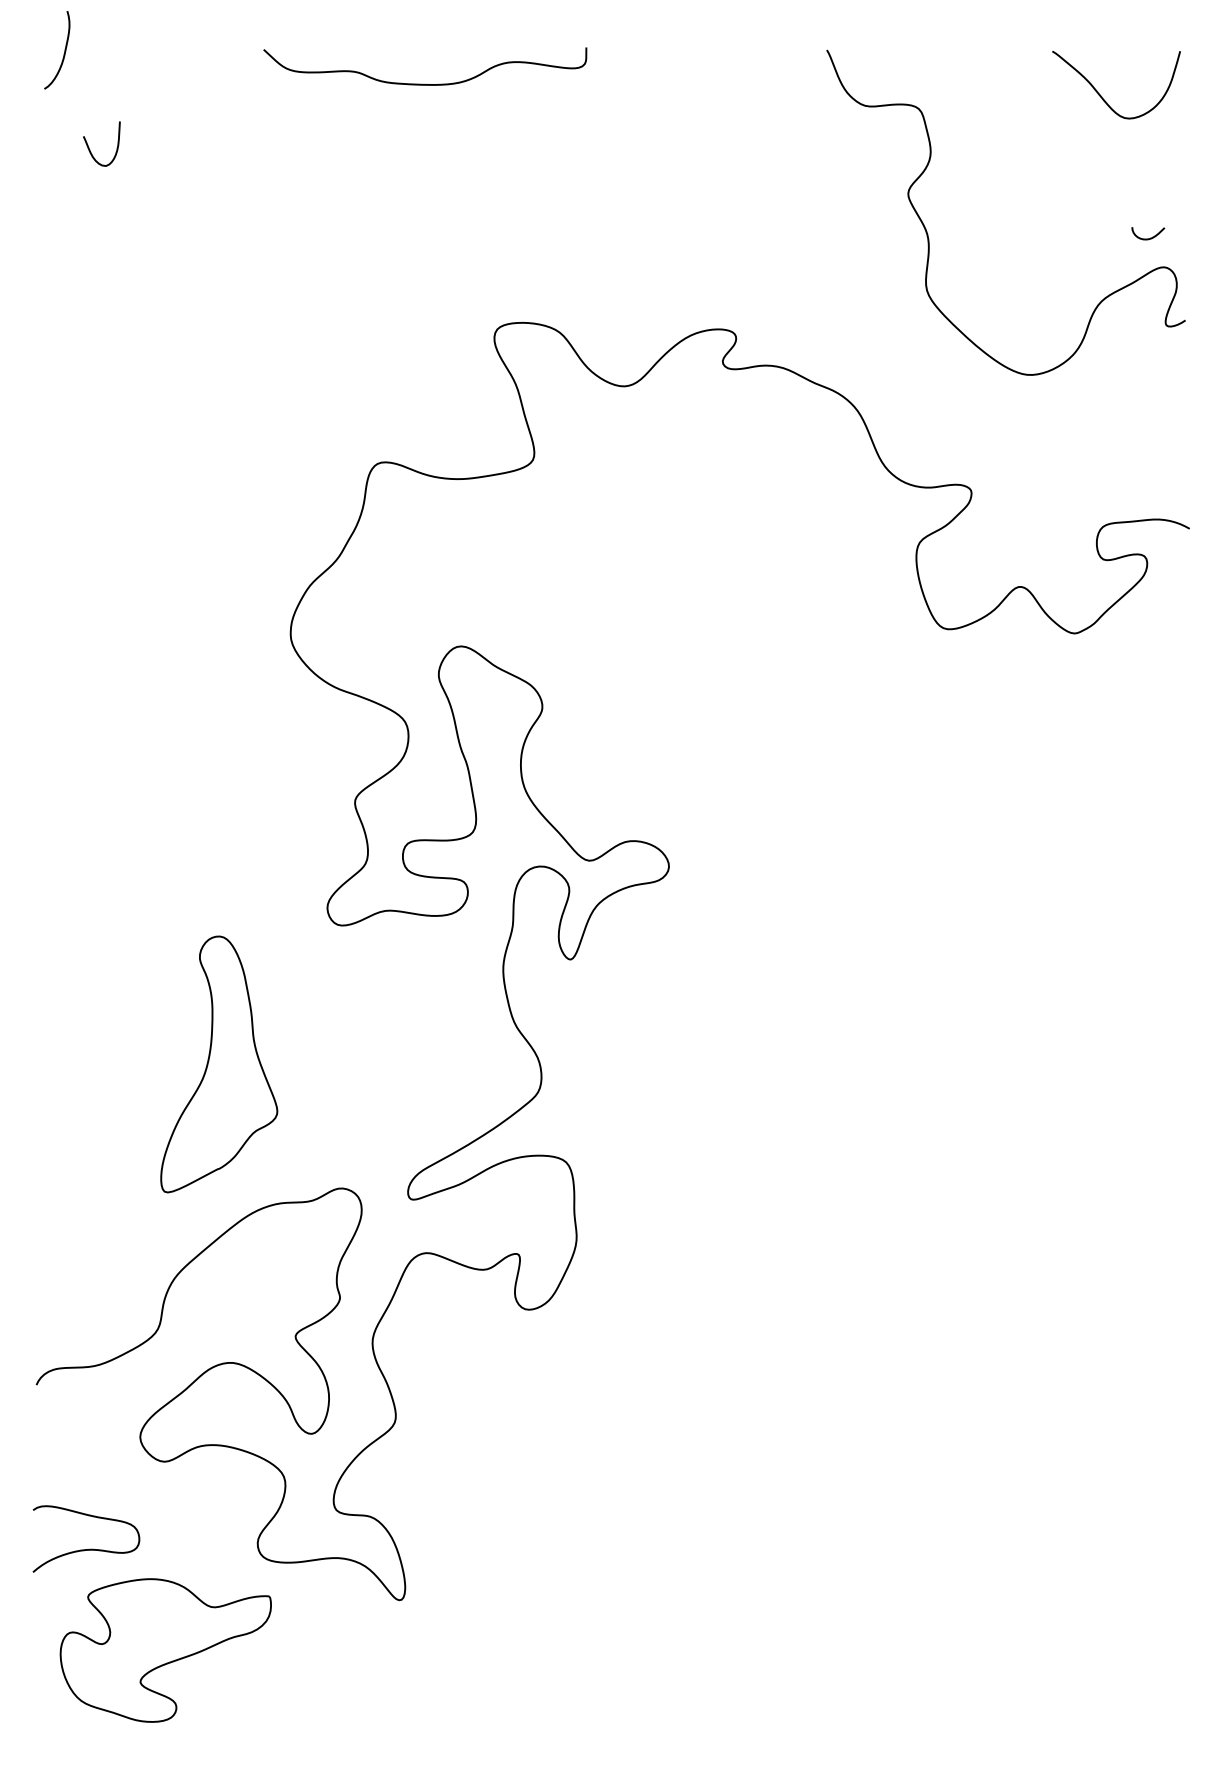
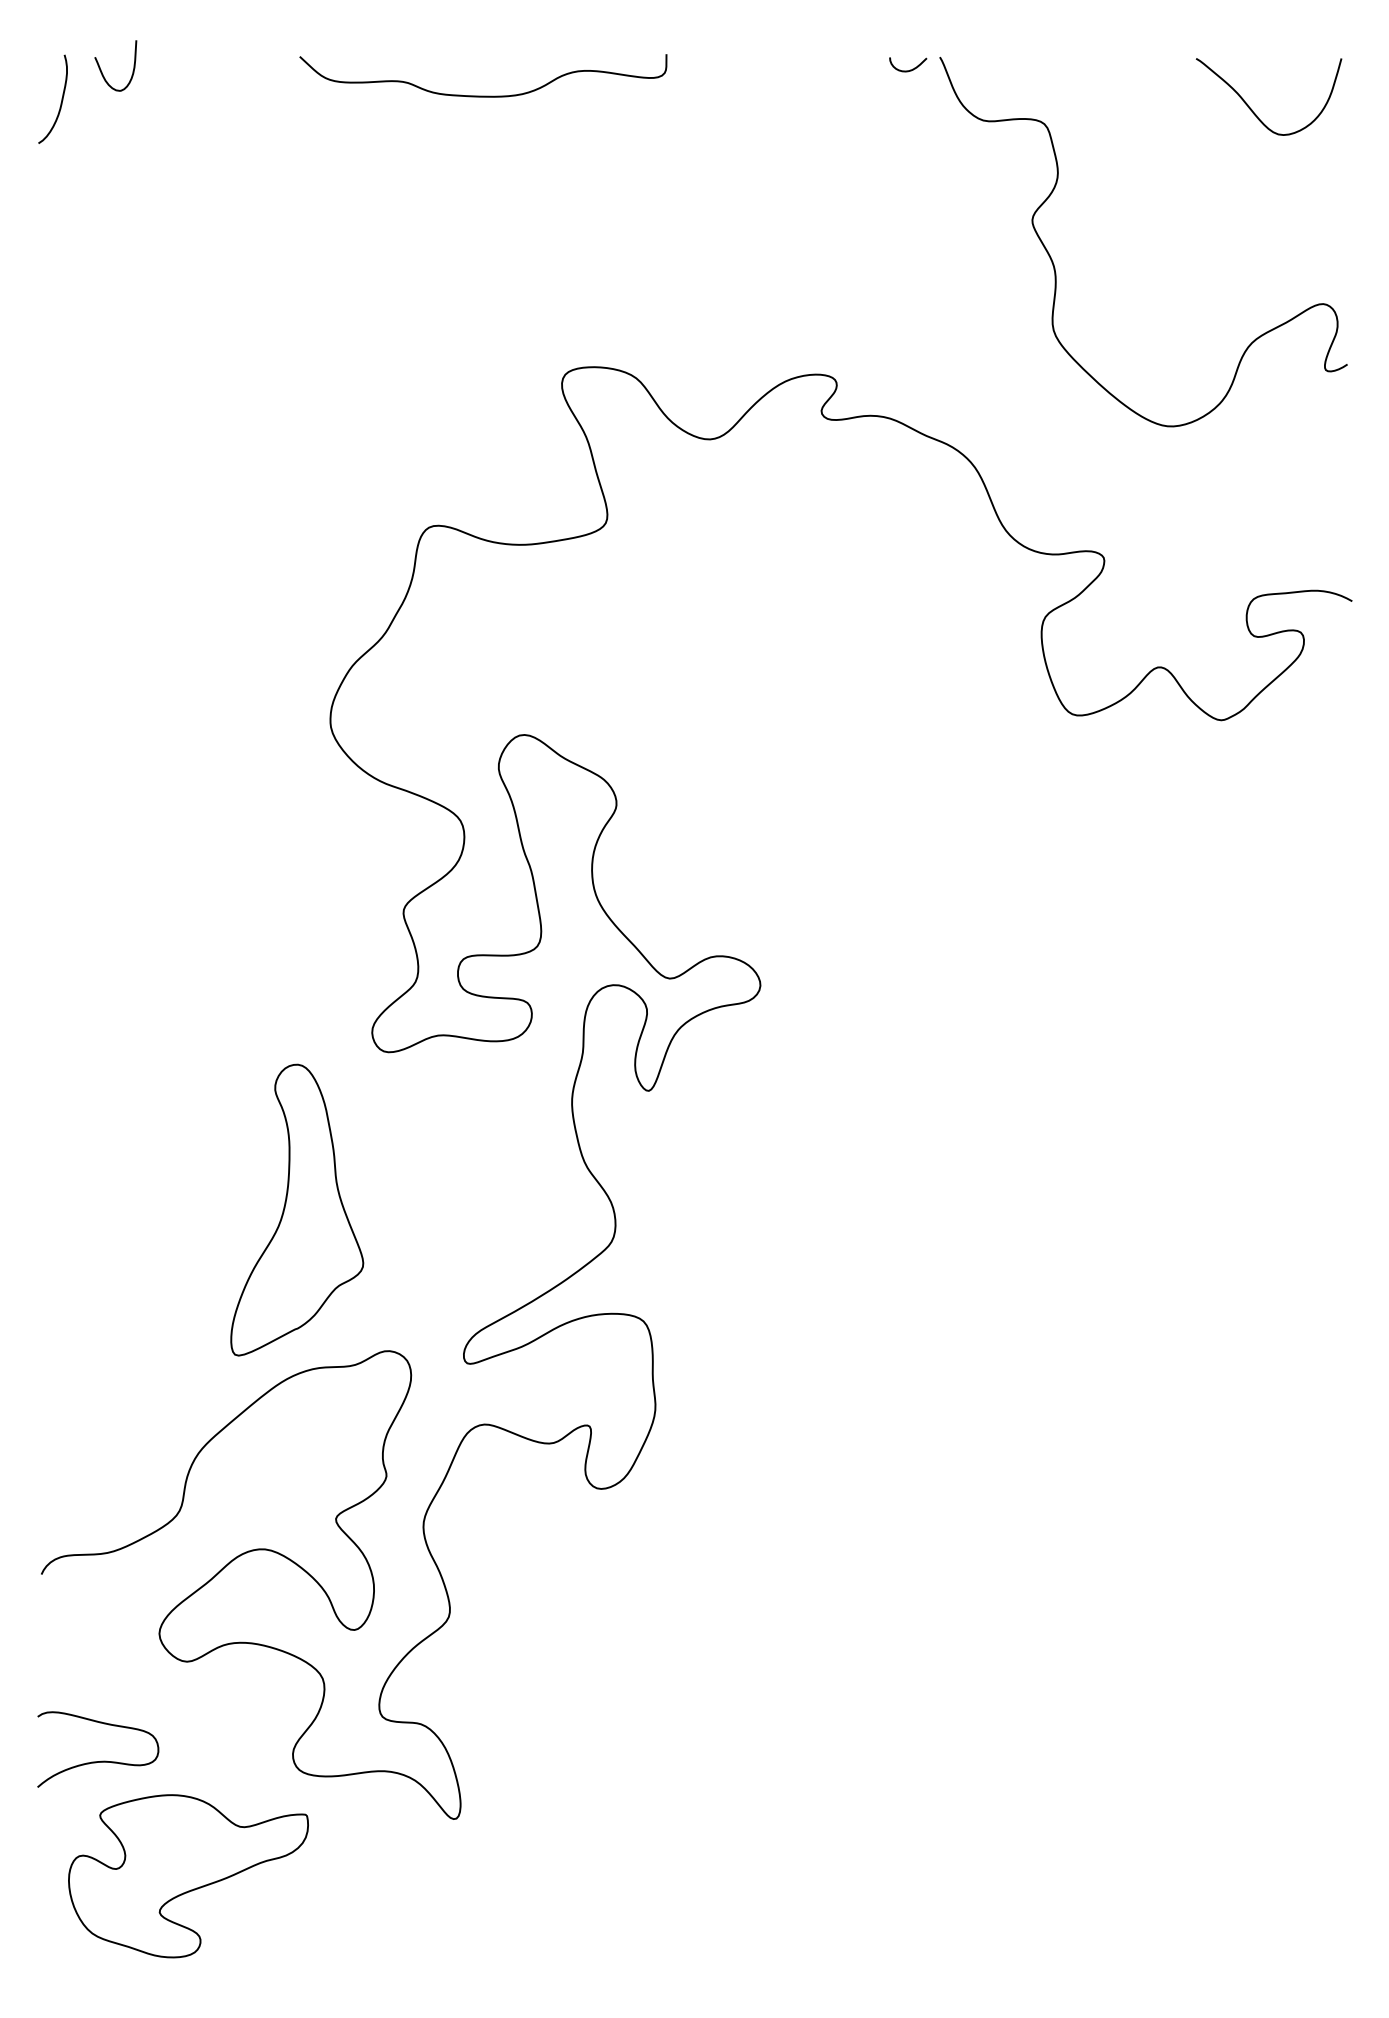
curve: (63, 53) -> (60, 102), moved
curve: (89, 147) -> (101, 69), moved
curve: (1150, 237) -> (910, 69), moved
part: (219, 1063) -> (297, 1209), moved

